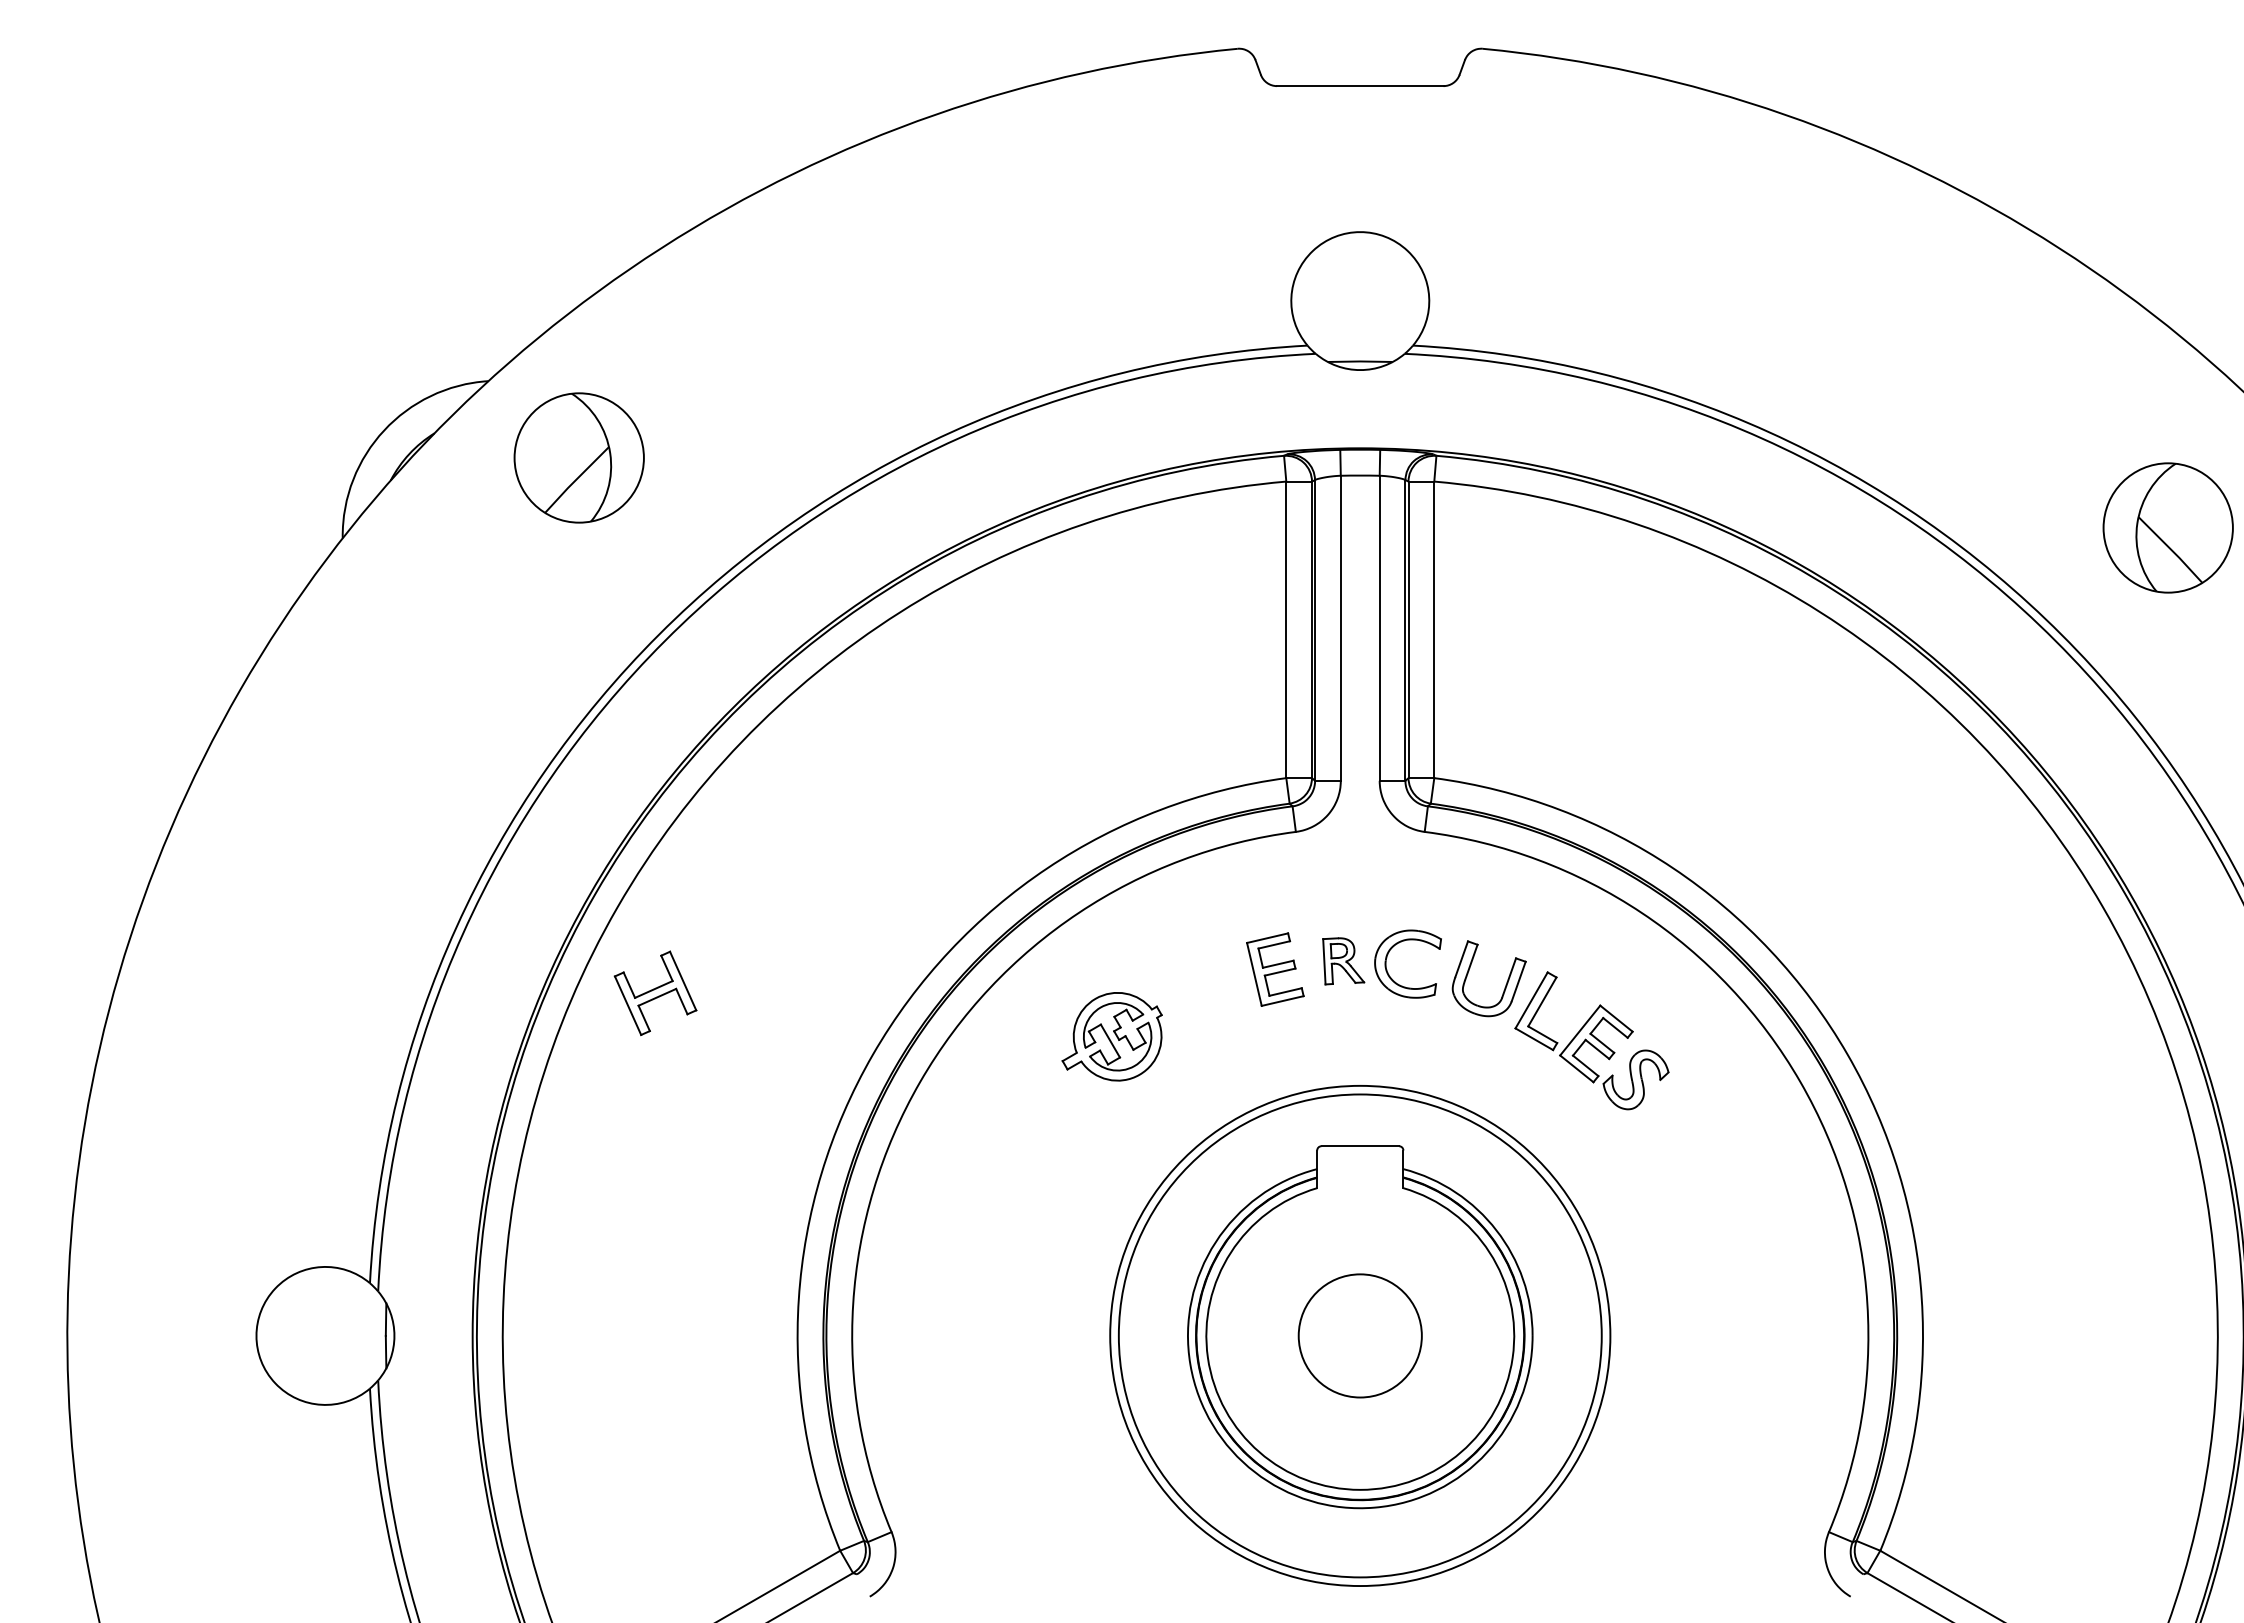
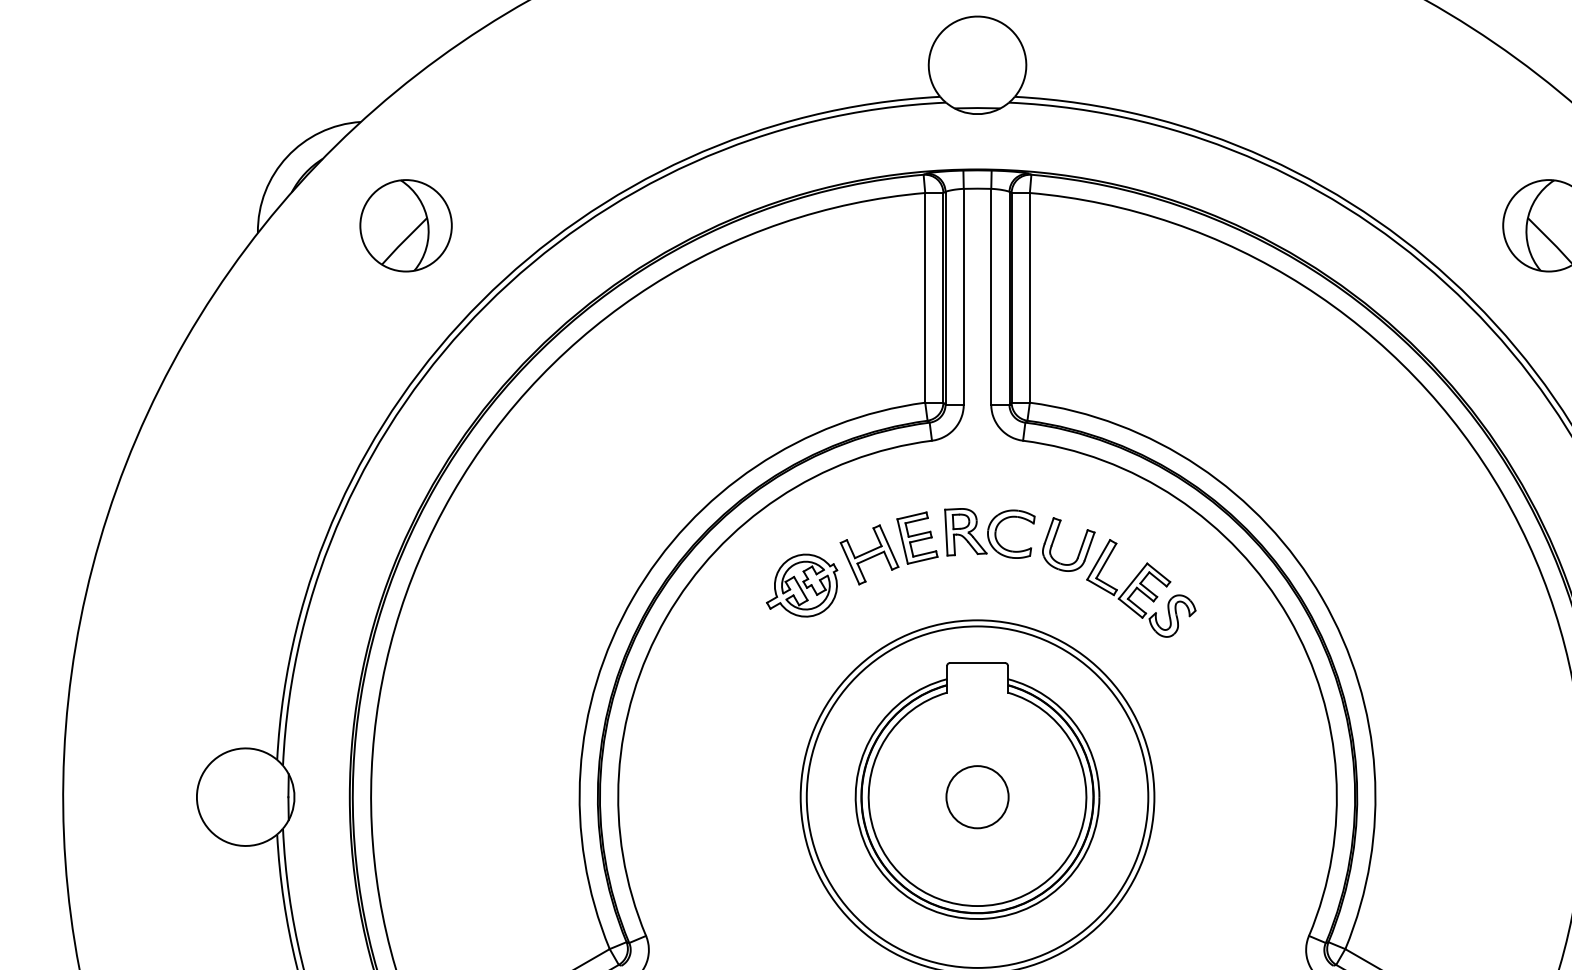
part: (578, 457) -> (405, 225), moved
part: (1343, 961) -> (965, 532), size x1.43
part: (655, 993) -> (869, 555), moved
circle: (1360, 1335) -> (977, 796), size x0.71

